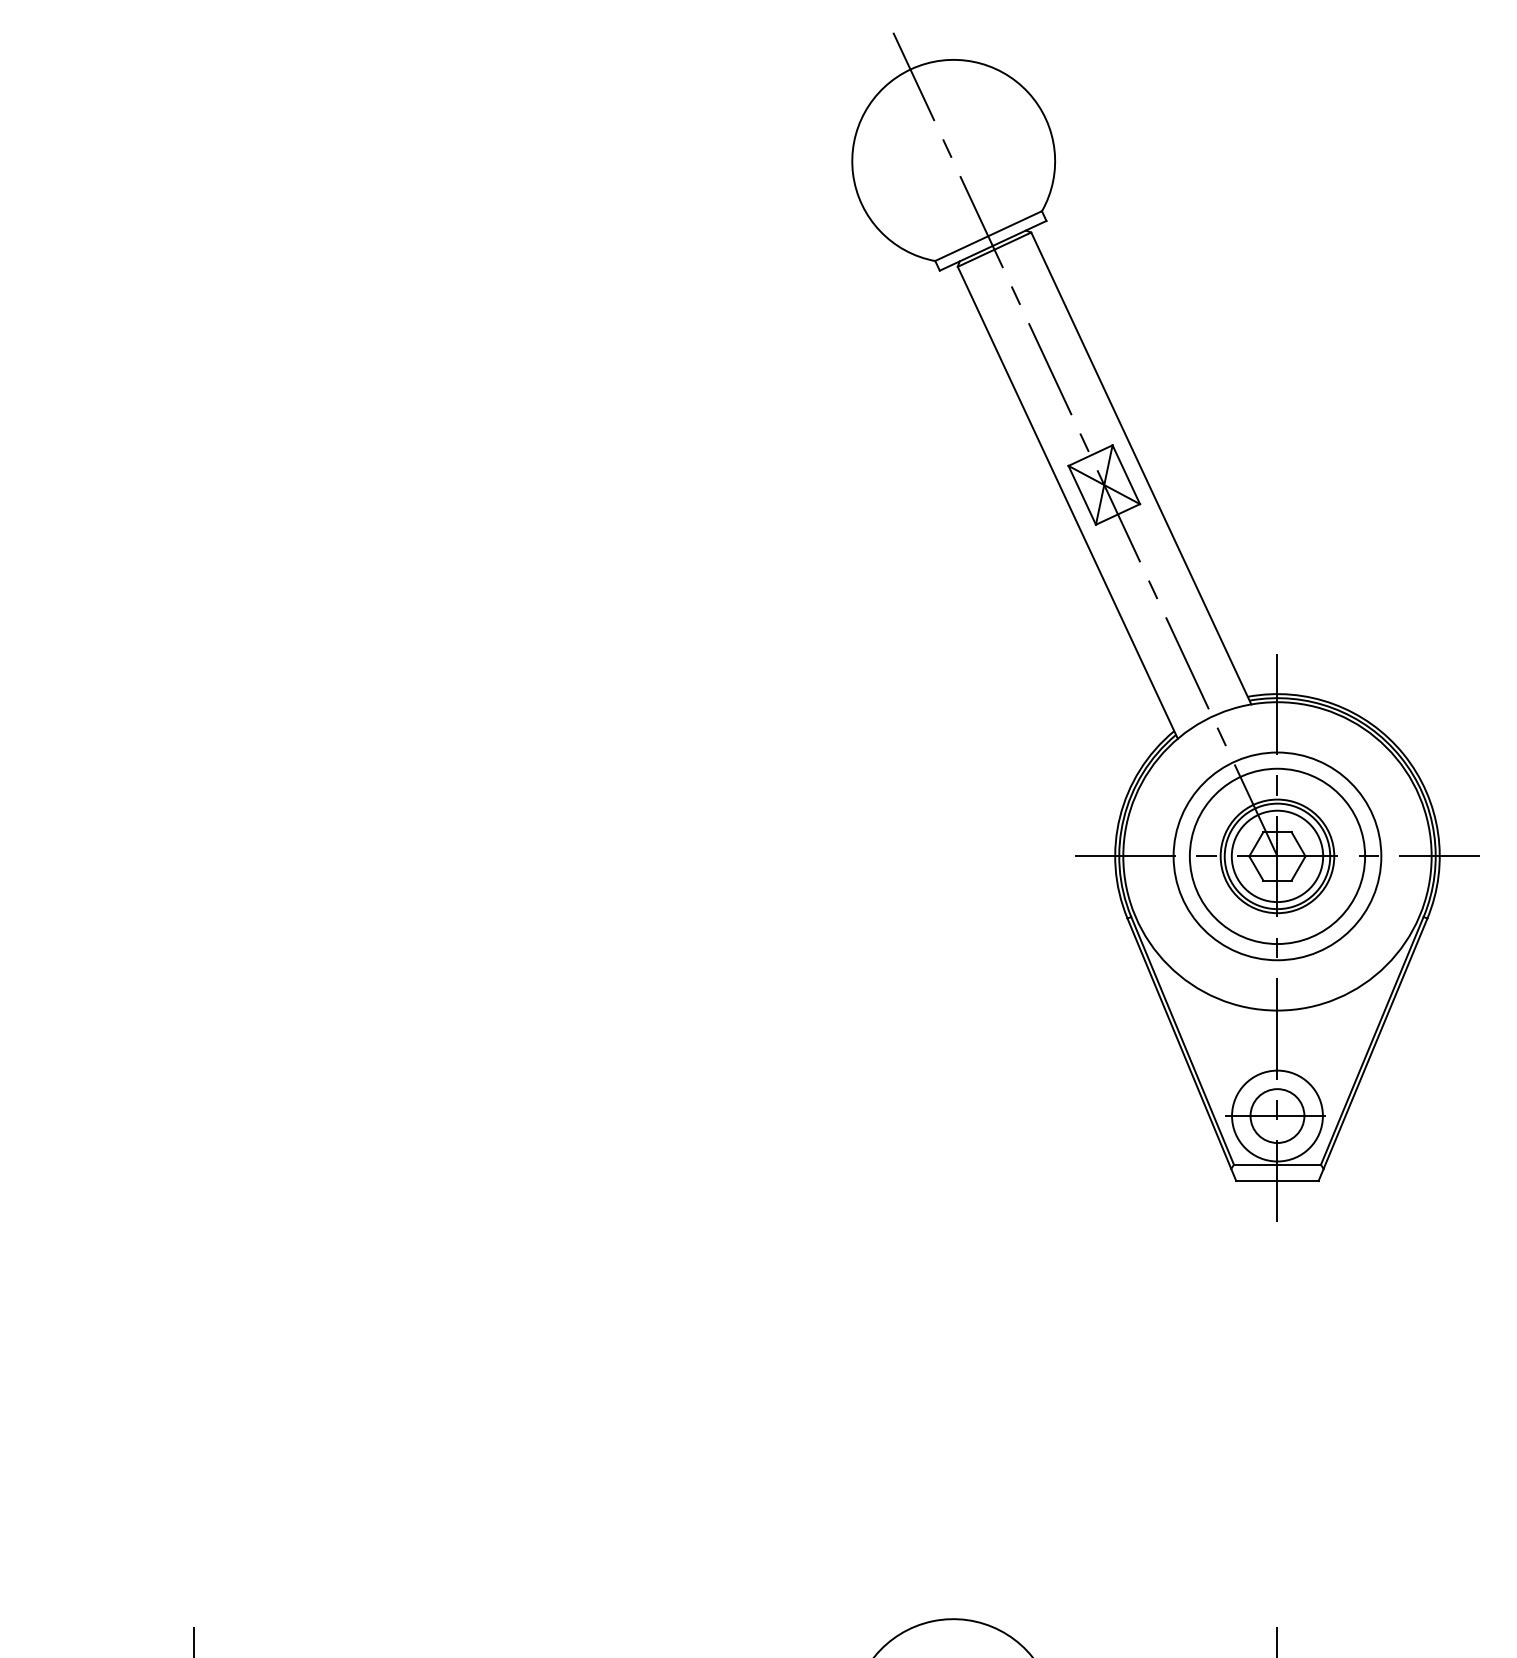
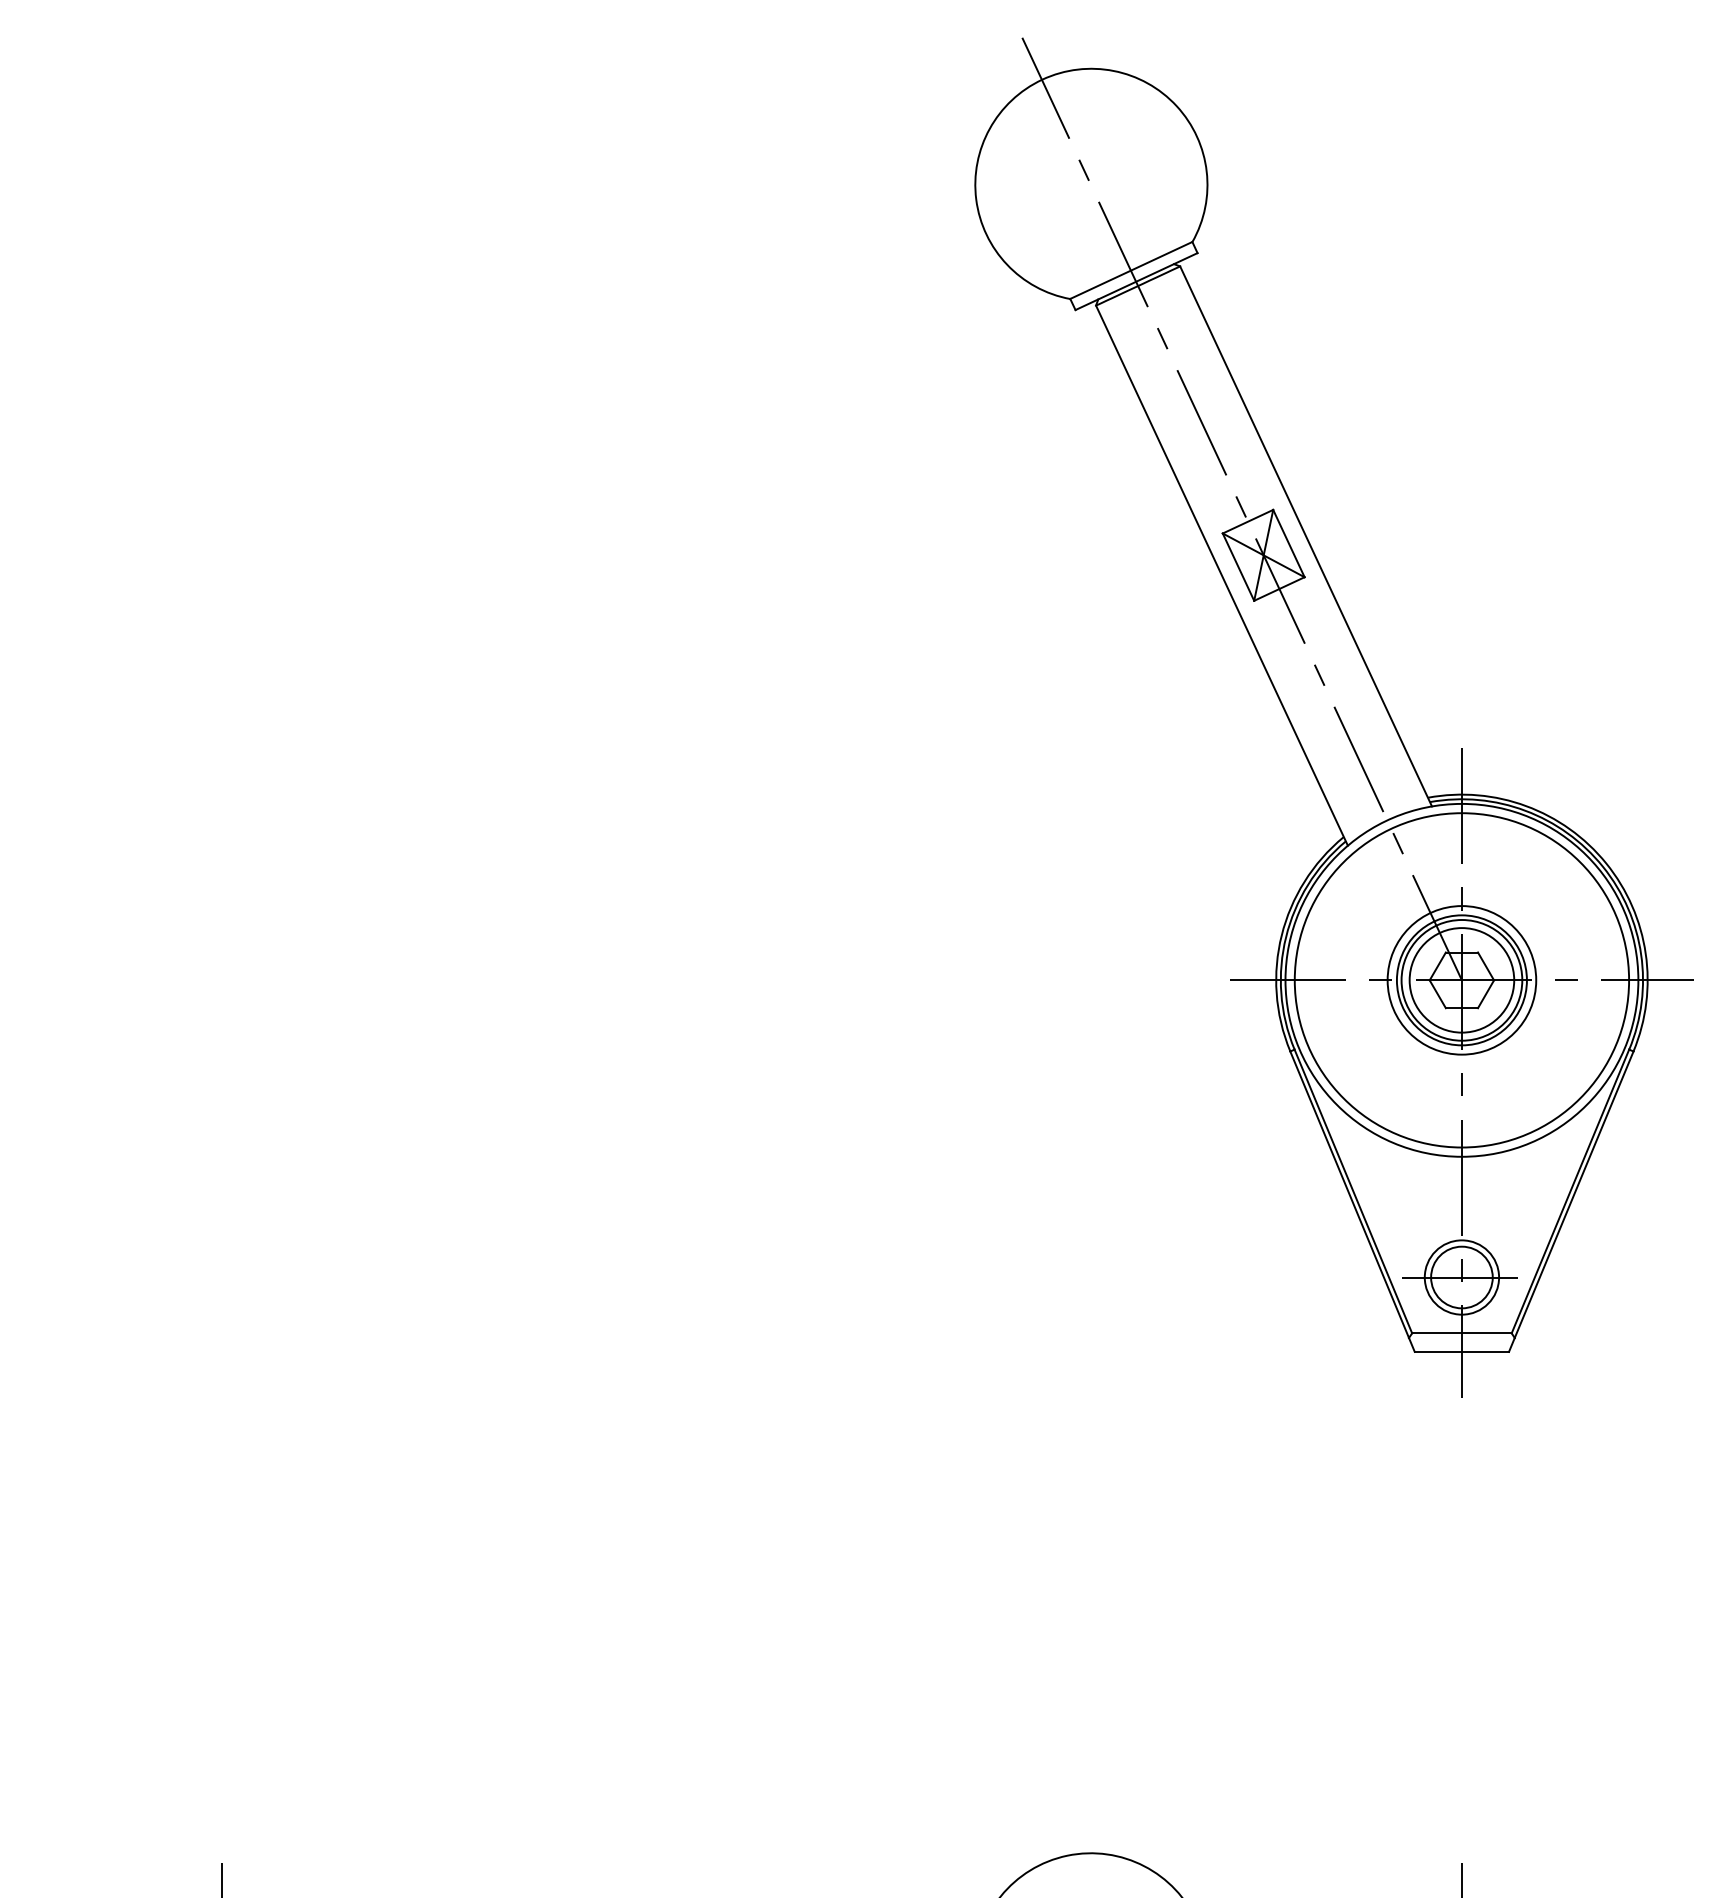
circle: (1277, 856) -> (1461, 980), size x0.62
circle: (1277, 856) -> (1461, 980), size x1.67
circle: (1277, 1116) -> (1461, 1277), size x0.71

